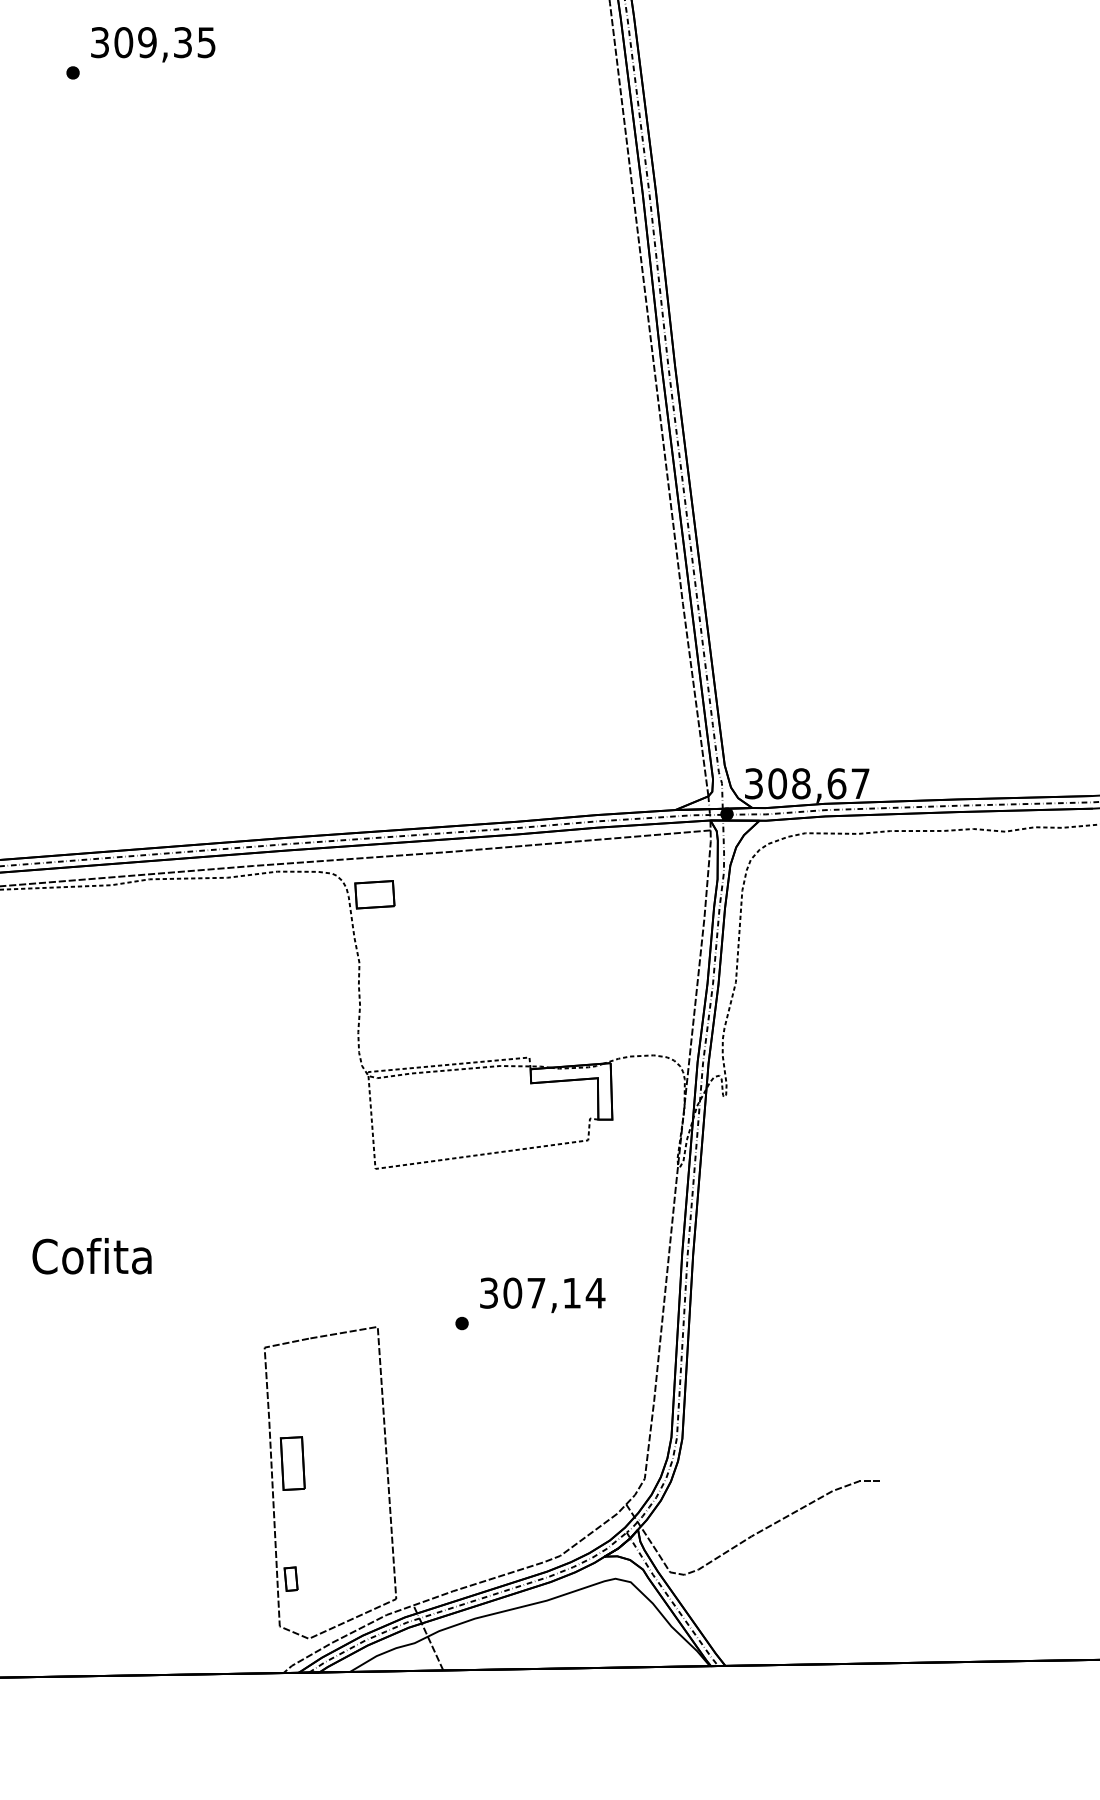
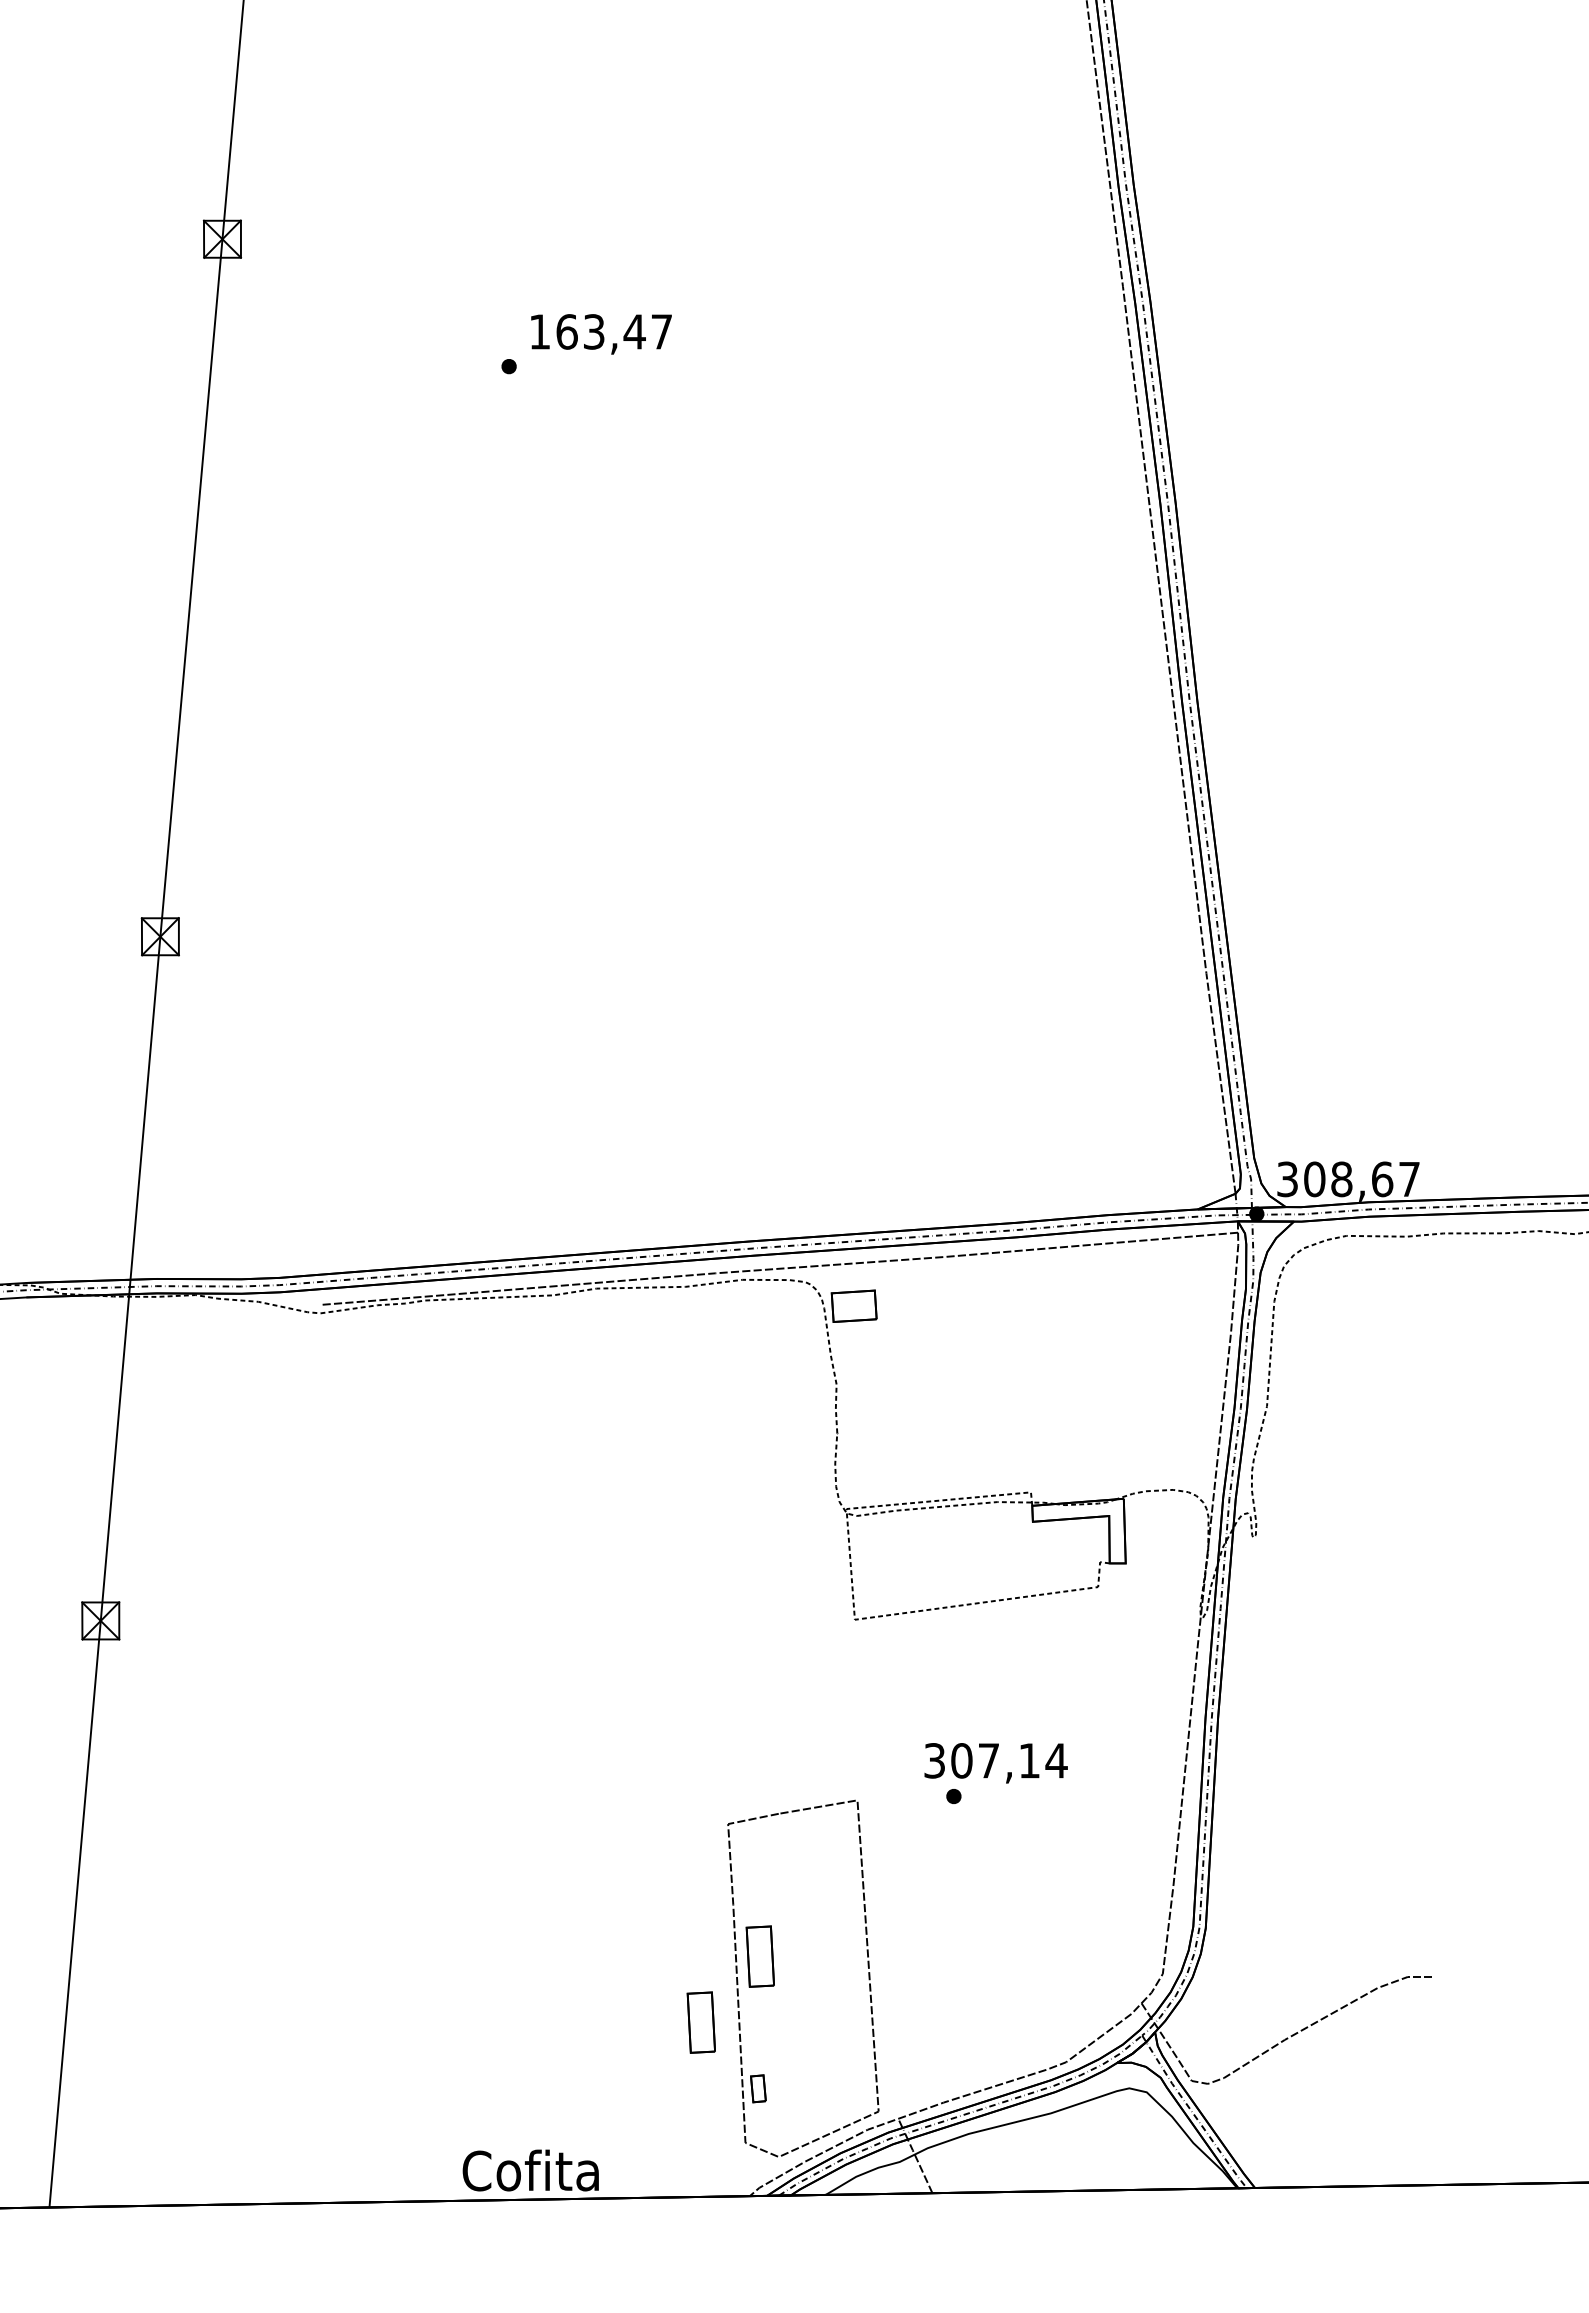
text: (153, 42) -> (600, 331), 309,35 -> 163,47
text: (91, 1256) -> (530, 2170), moved
text: (542, 1295) -> (995, 1763), moved
part: (240, 1521) -> (700, 2022), added

